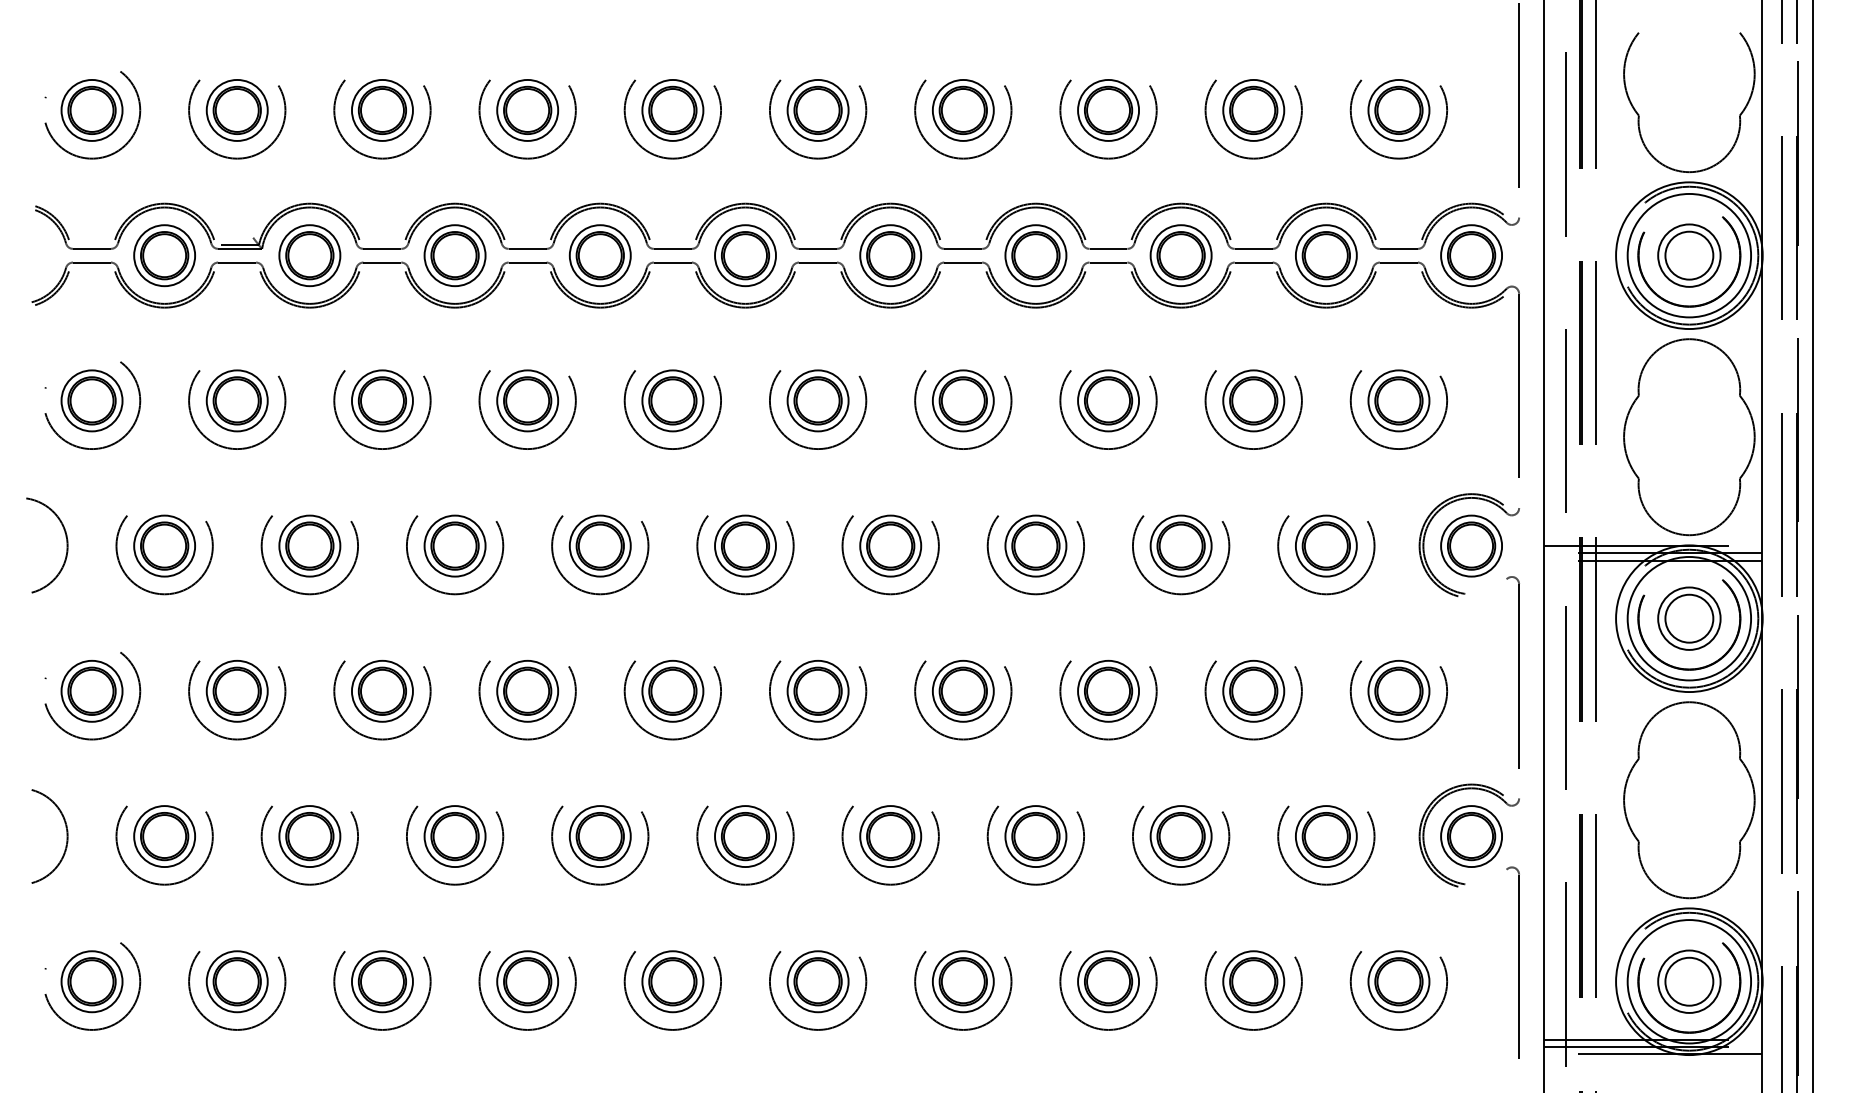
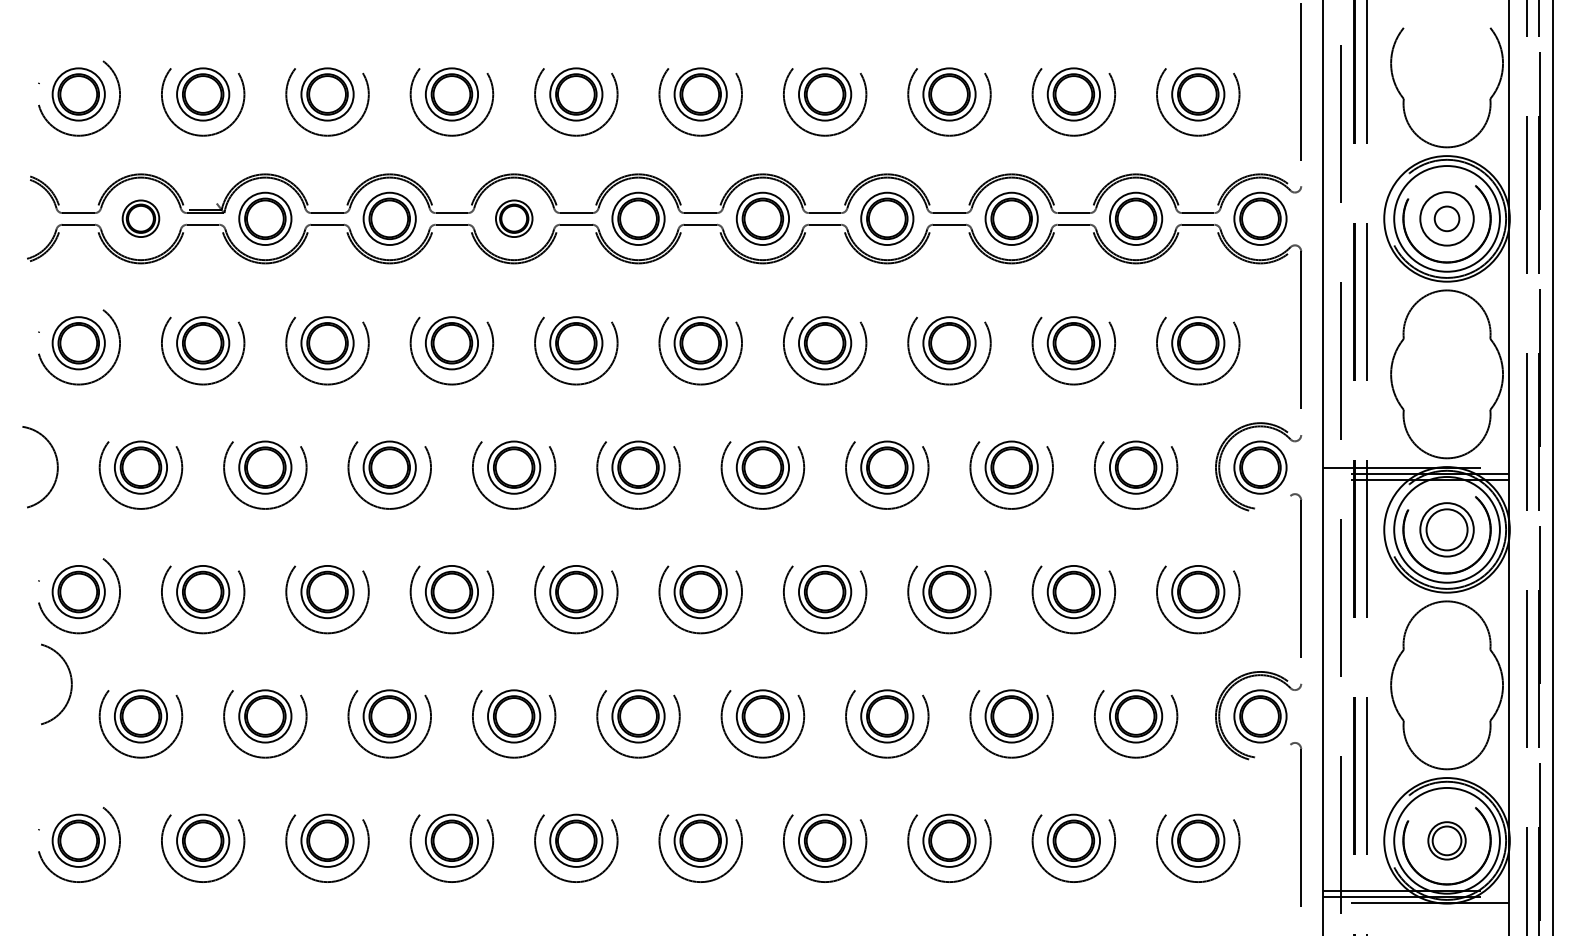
part: (164, 255) -> (140, 218), size x0.7
part: (600, 255) -> (514, 218), size x0.7
circle: (1688, 255) -> (1446, 218), size x0.6
arc: (66, 834) -> (70, 682), moved
part: (1688, 981) -> (1446, 840), size x0.7

